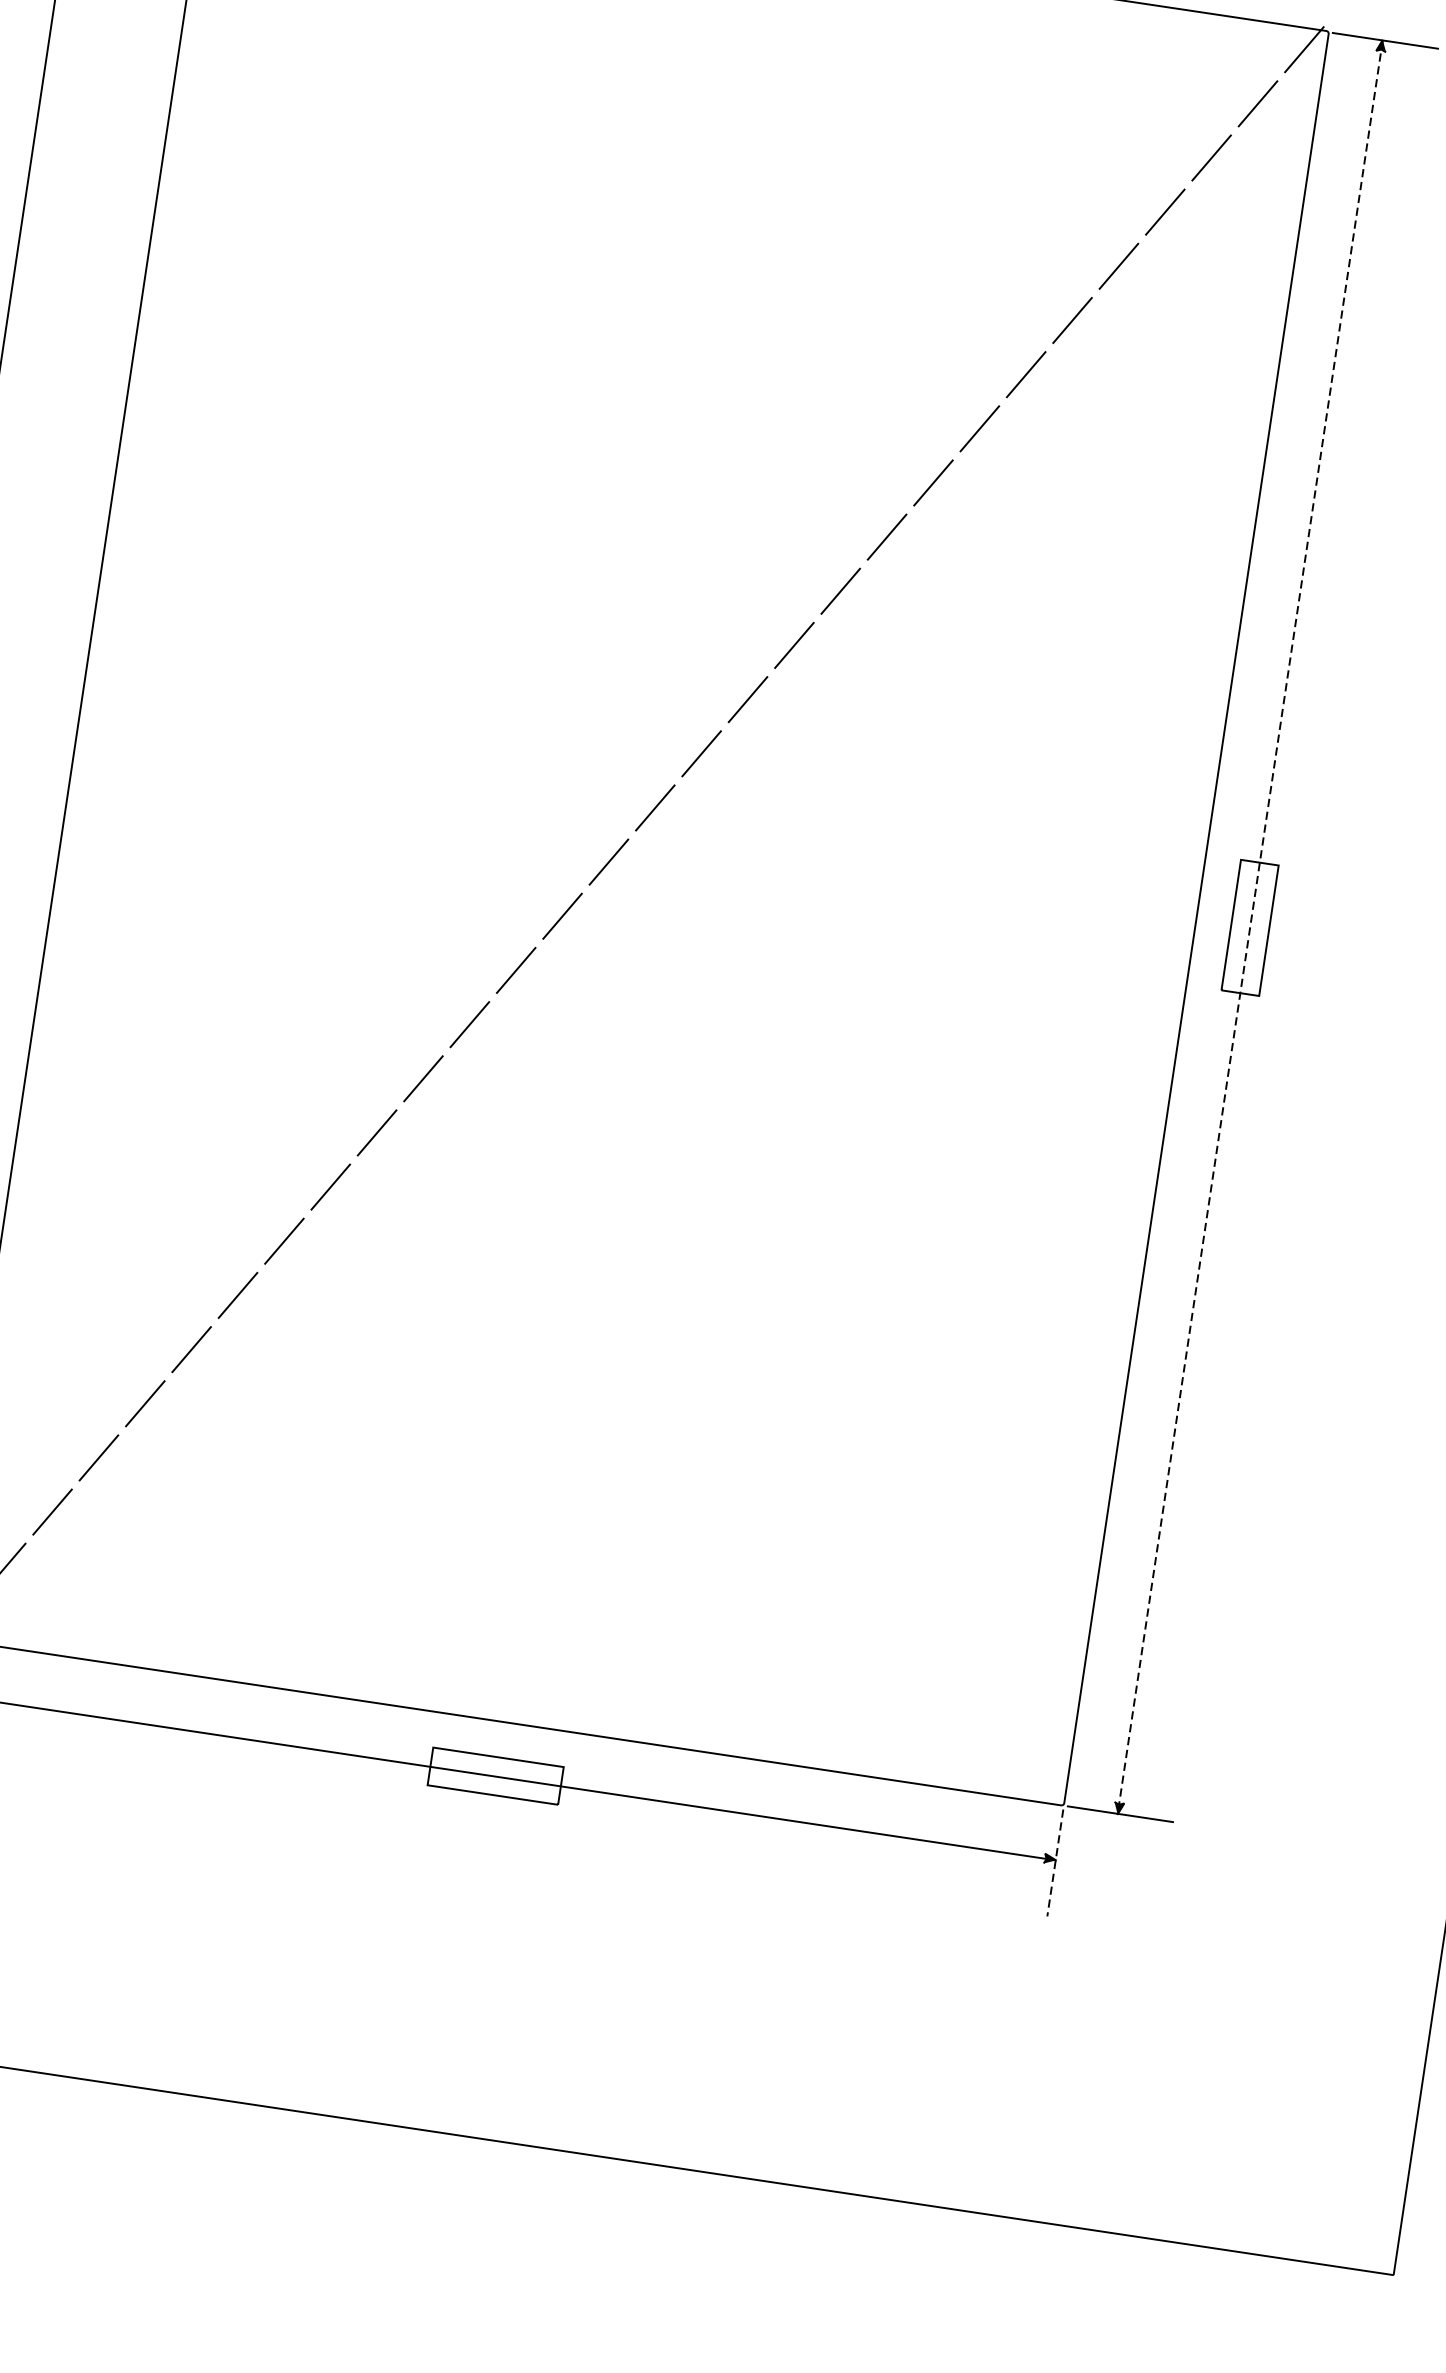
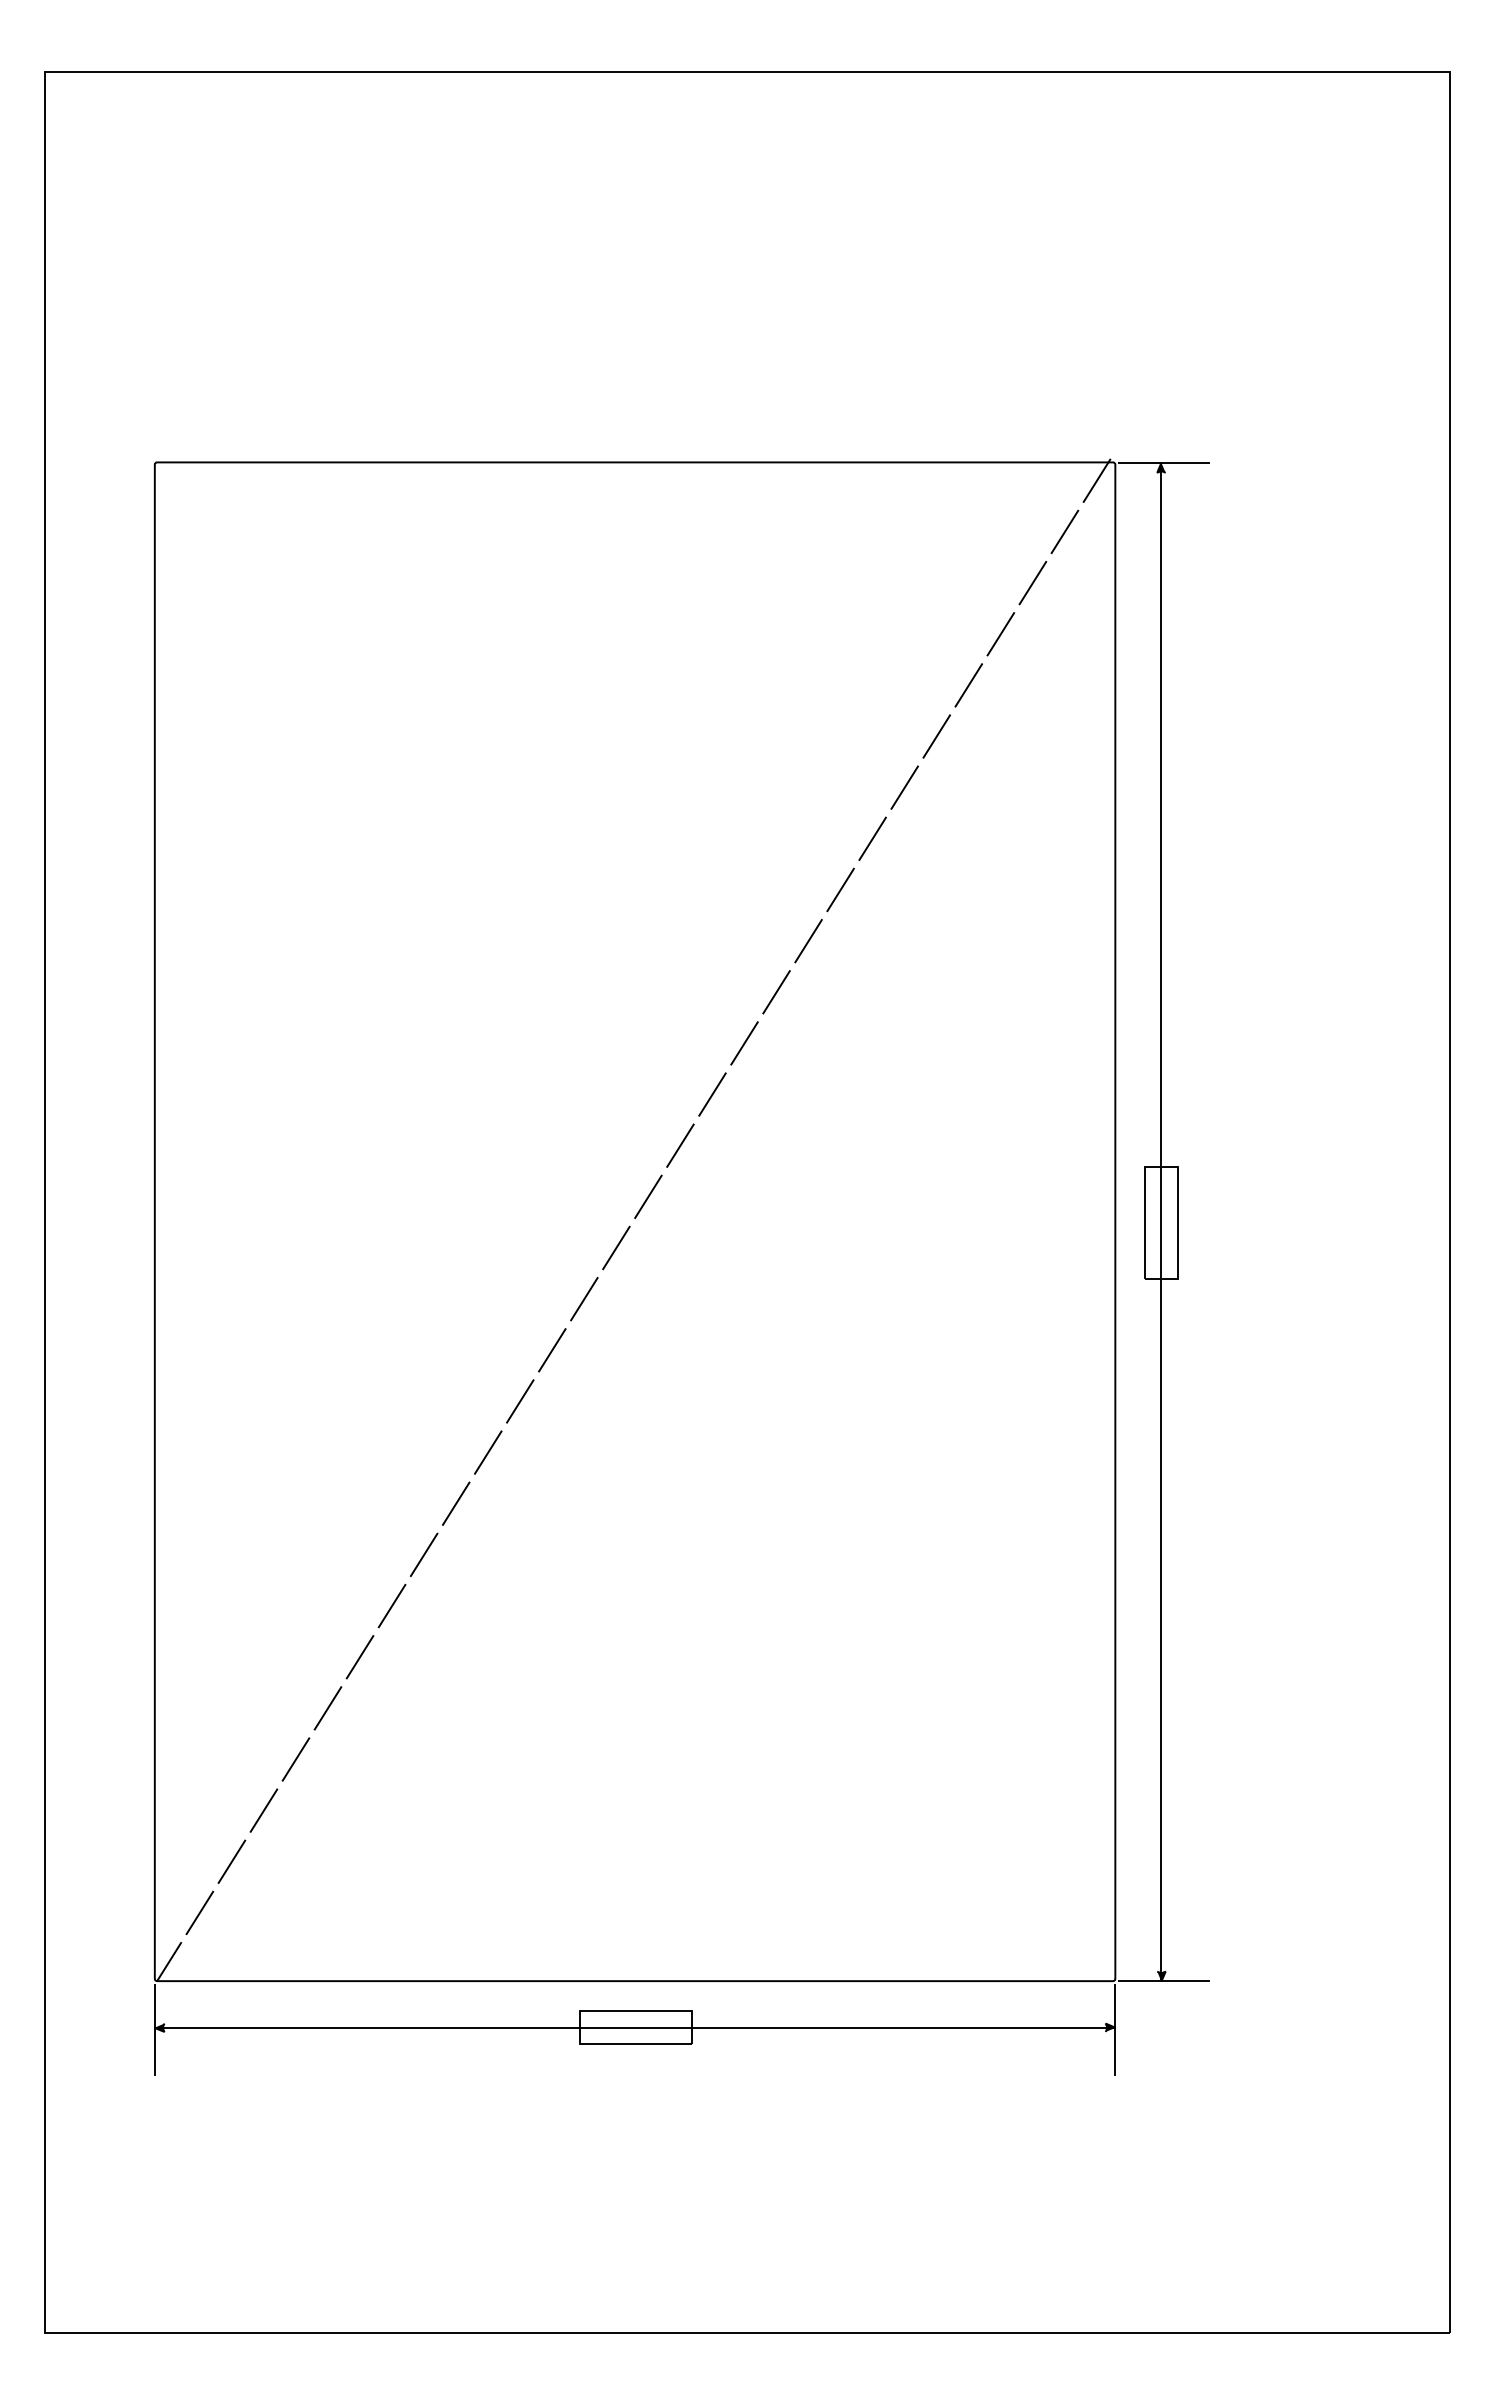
line: (1250, 928) -> (1161, 1223), dashed -> solid
line: (1055, 1863) -> (1115, 2030), dashed -> solid

